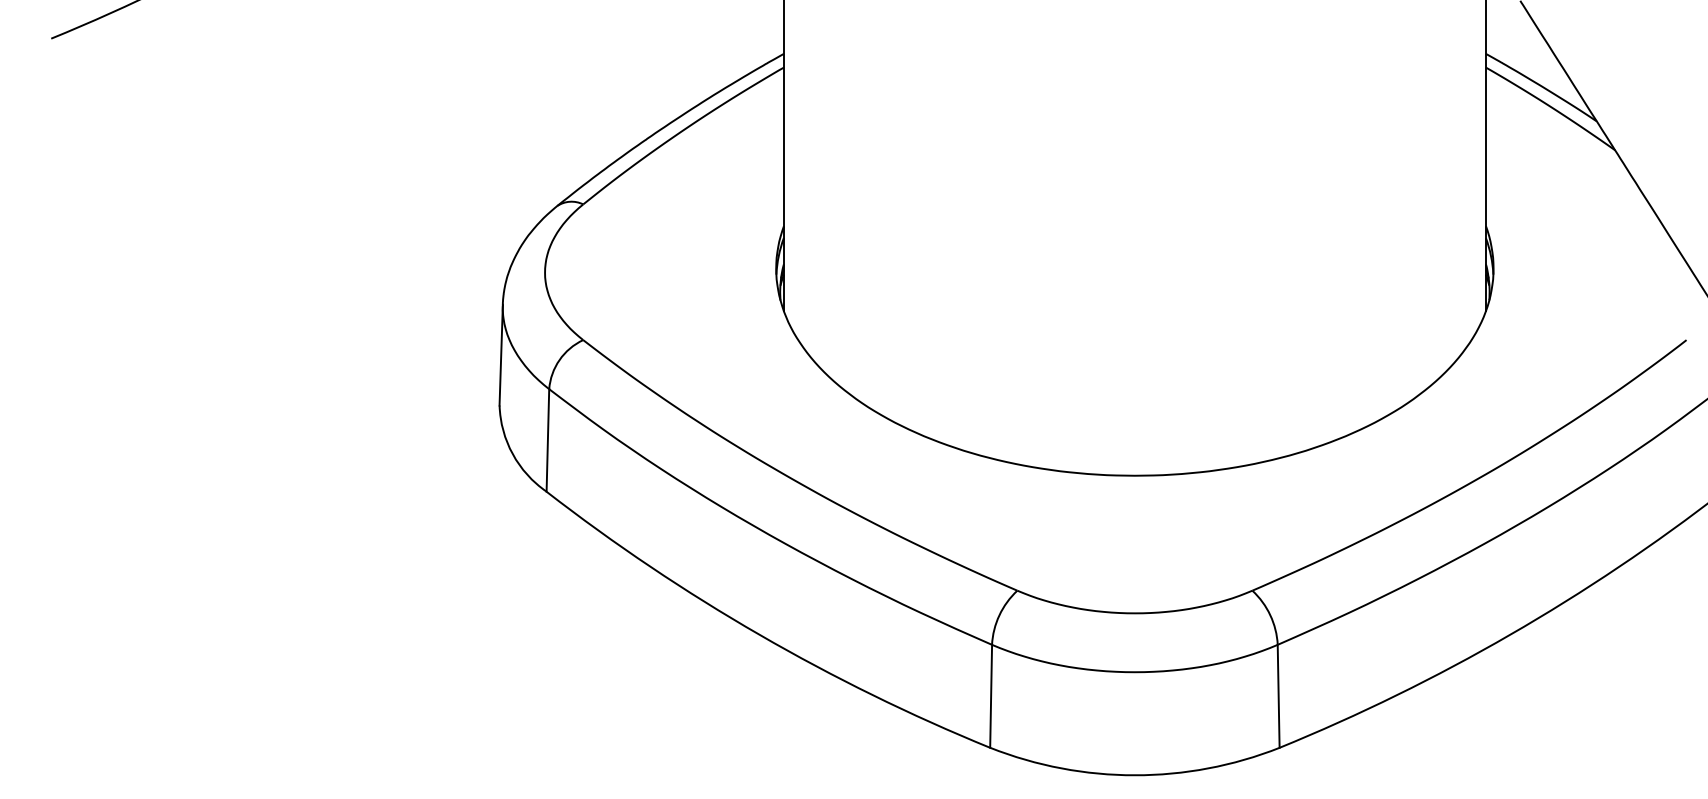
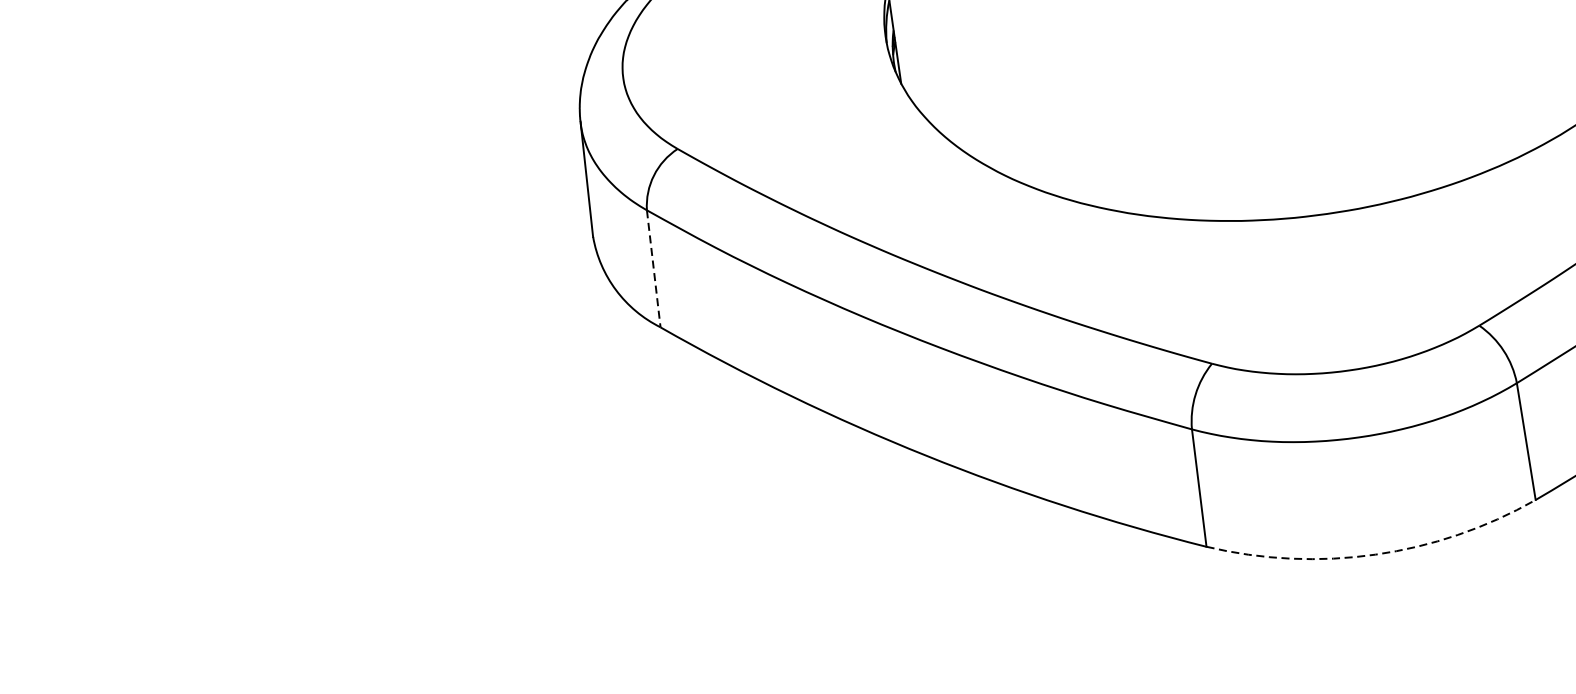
line: (547, 440) -> (653, 268), solid -> dashed
arc: (1134, 775) -> (1375, 554), solid -> dashed

